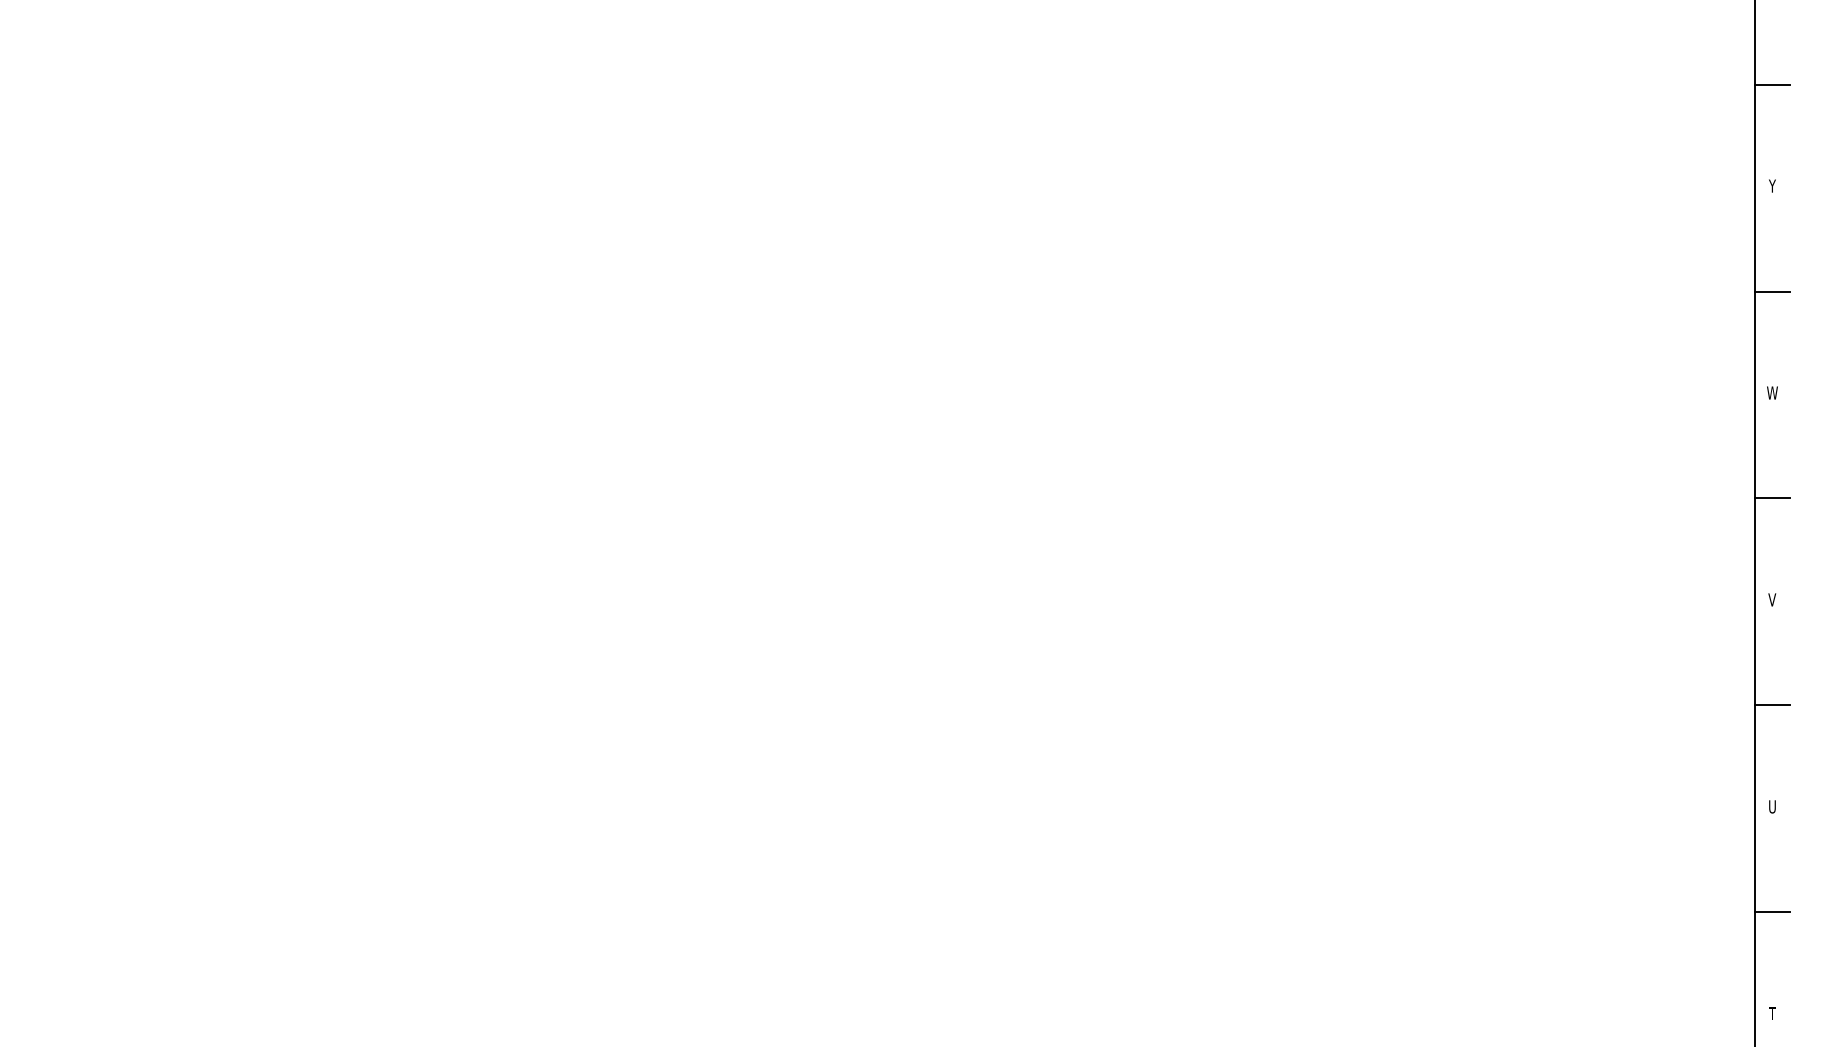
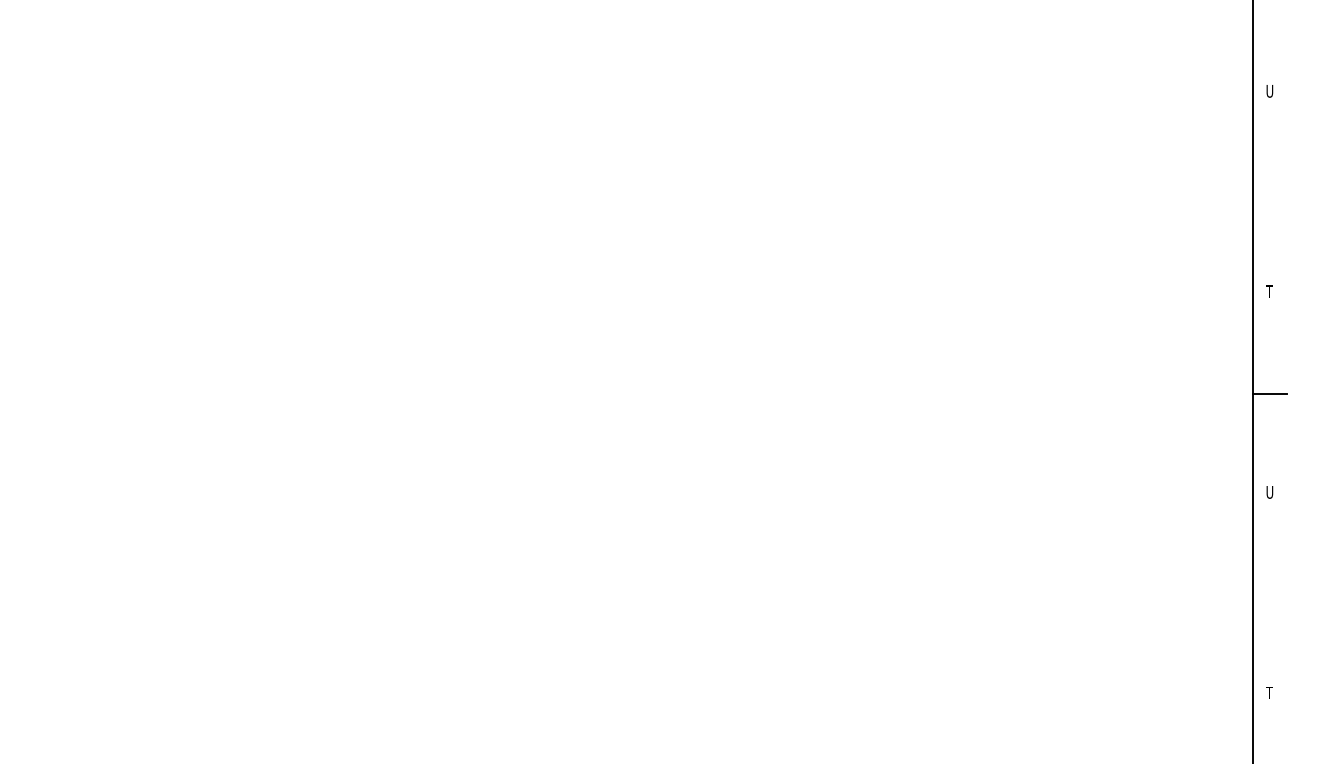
text: (1772, 392) -> (1269, 90), W -> U
line: (1772, 498) -> (1269, 193), removed
text: (1772, 599) -> (1269, 291), V -> T
line: (1772, 912) -> (1269, 594), removed

